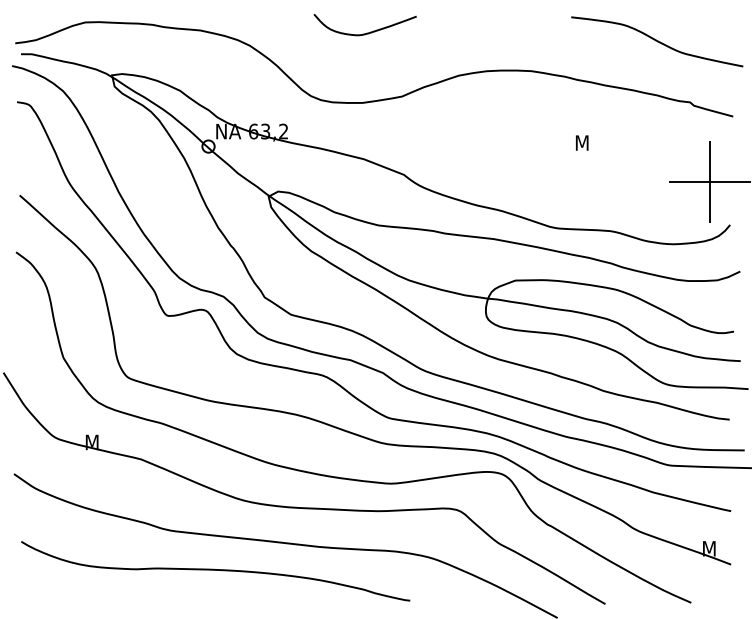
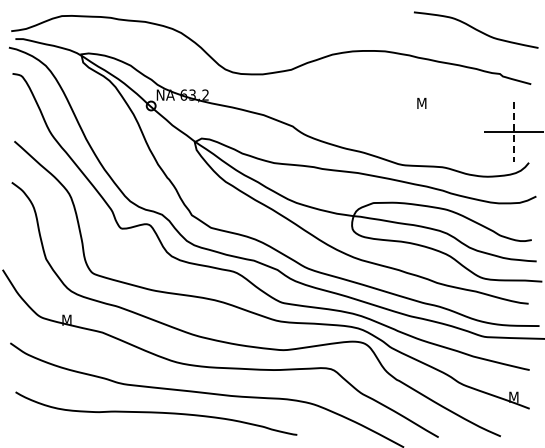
curve: (369, 31) -> (267, 22), removed
line: (710, 181) -> (514, 131), solid -> dashed

